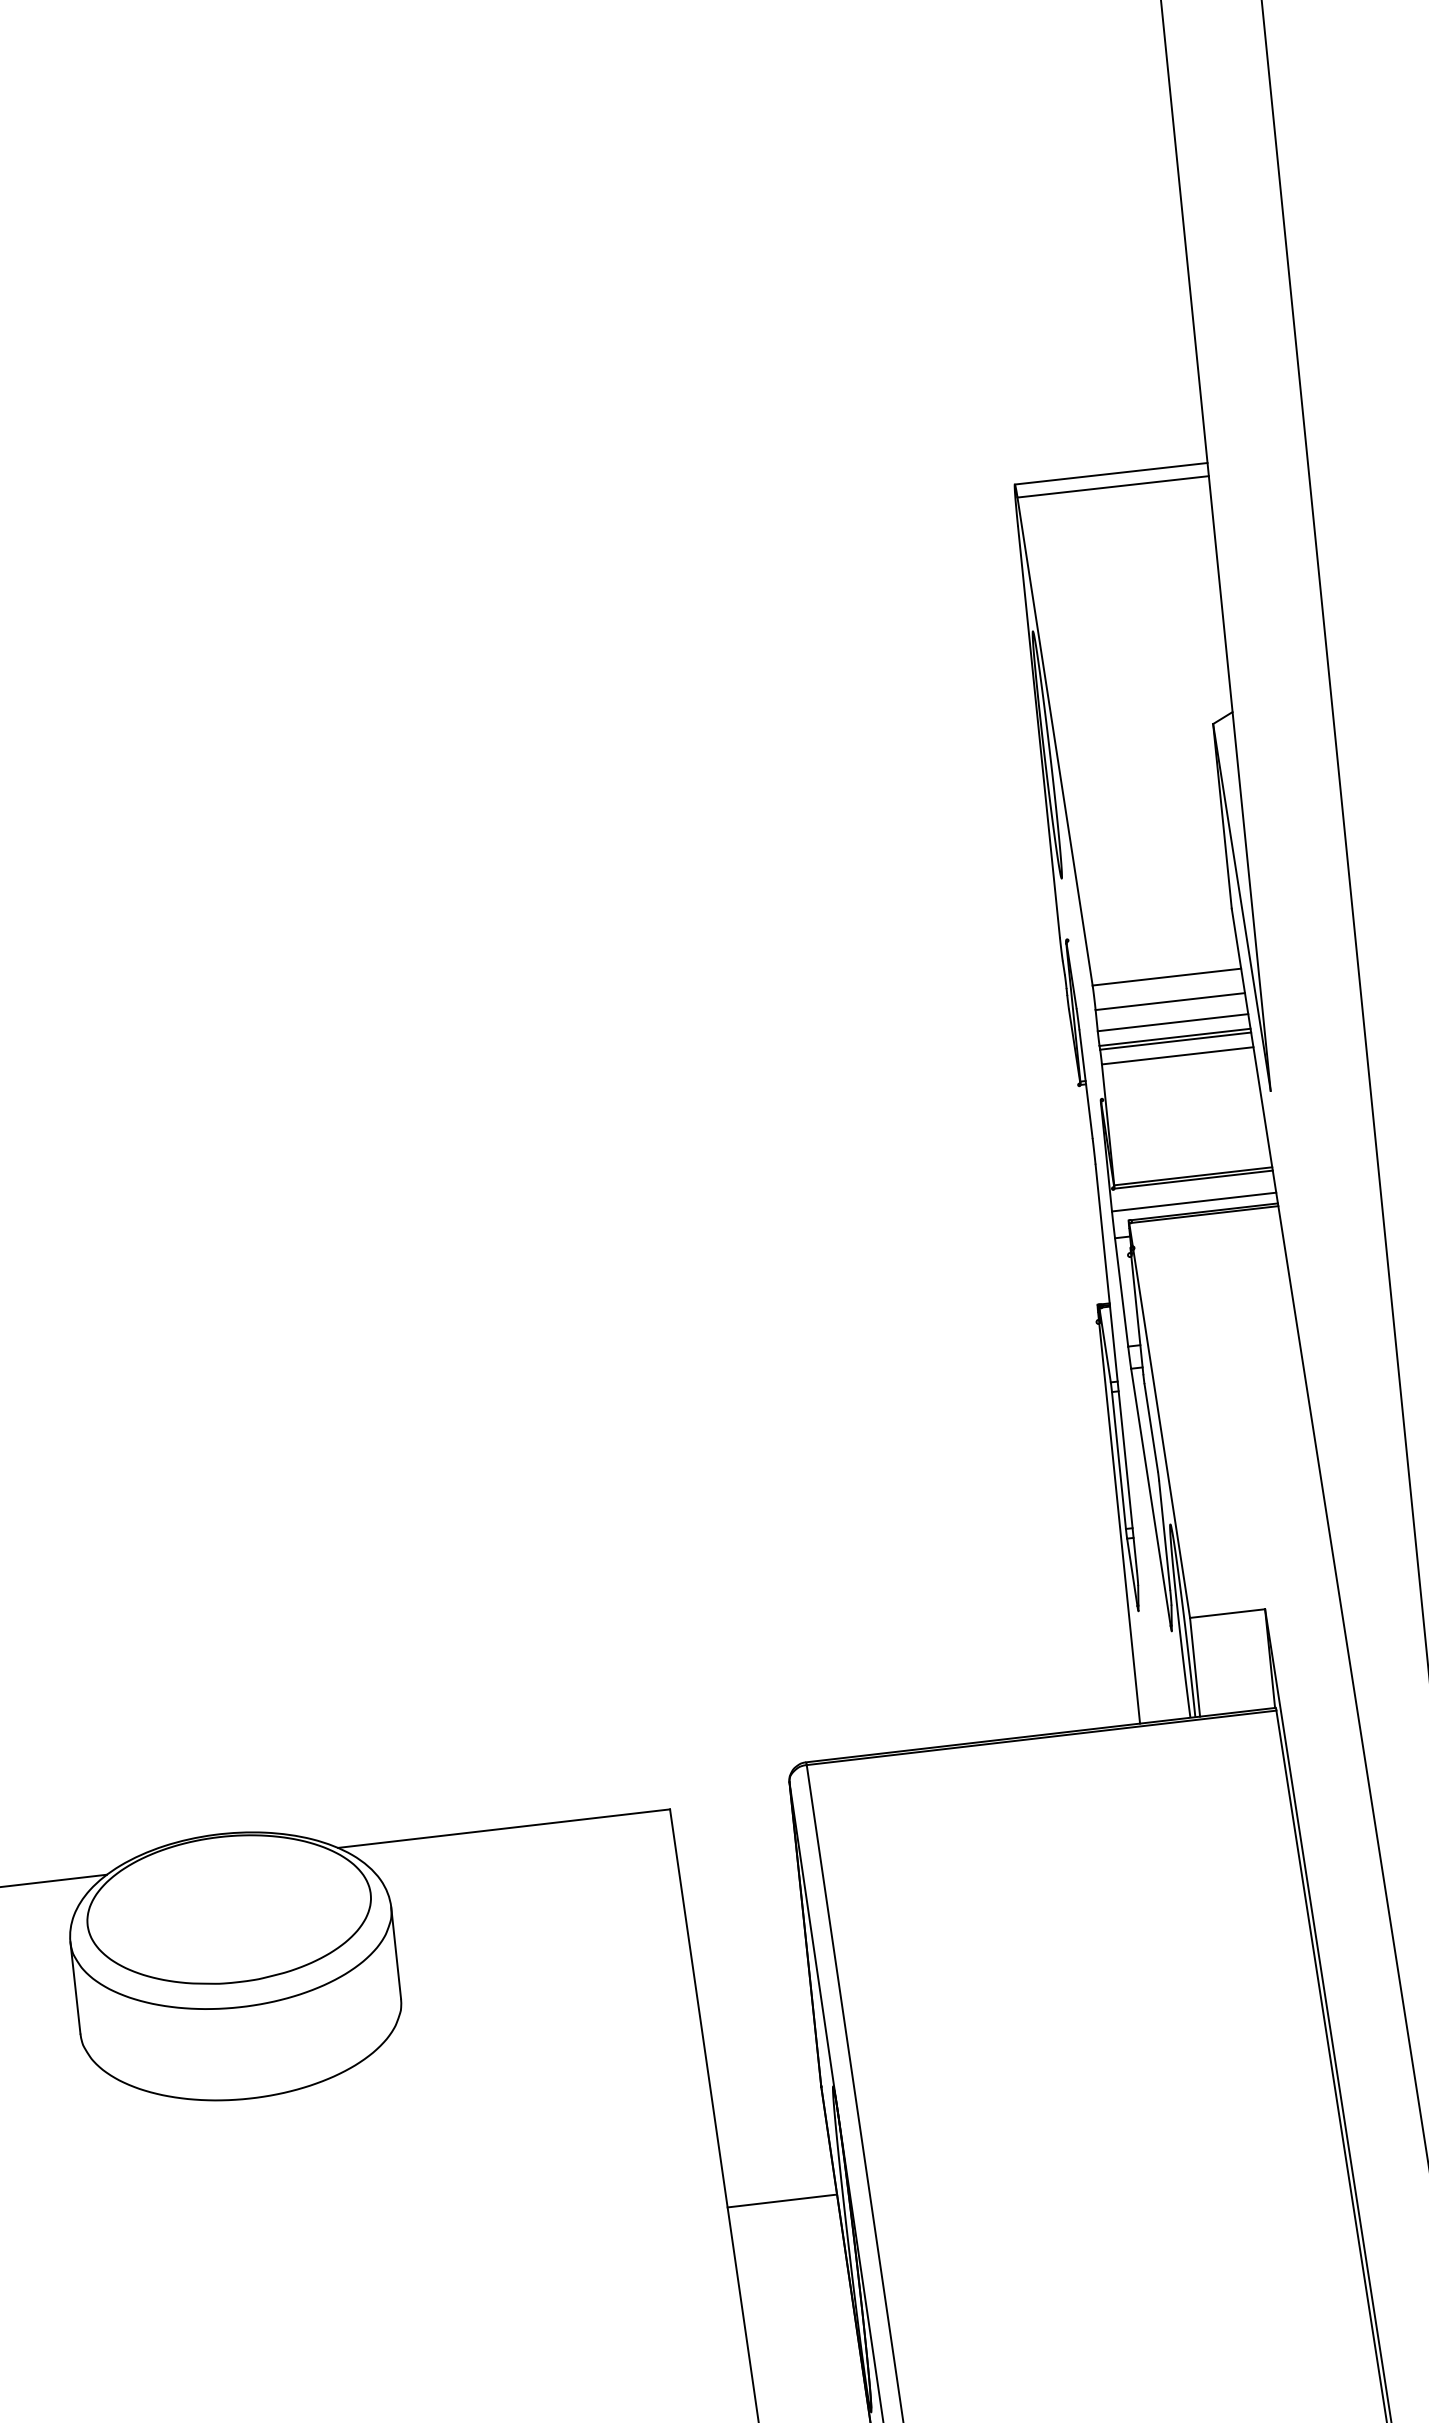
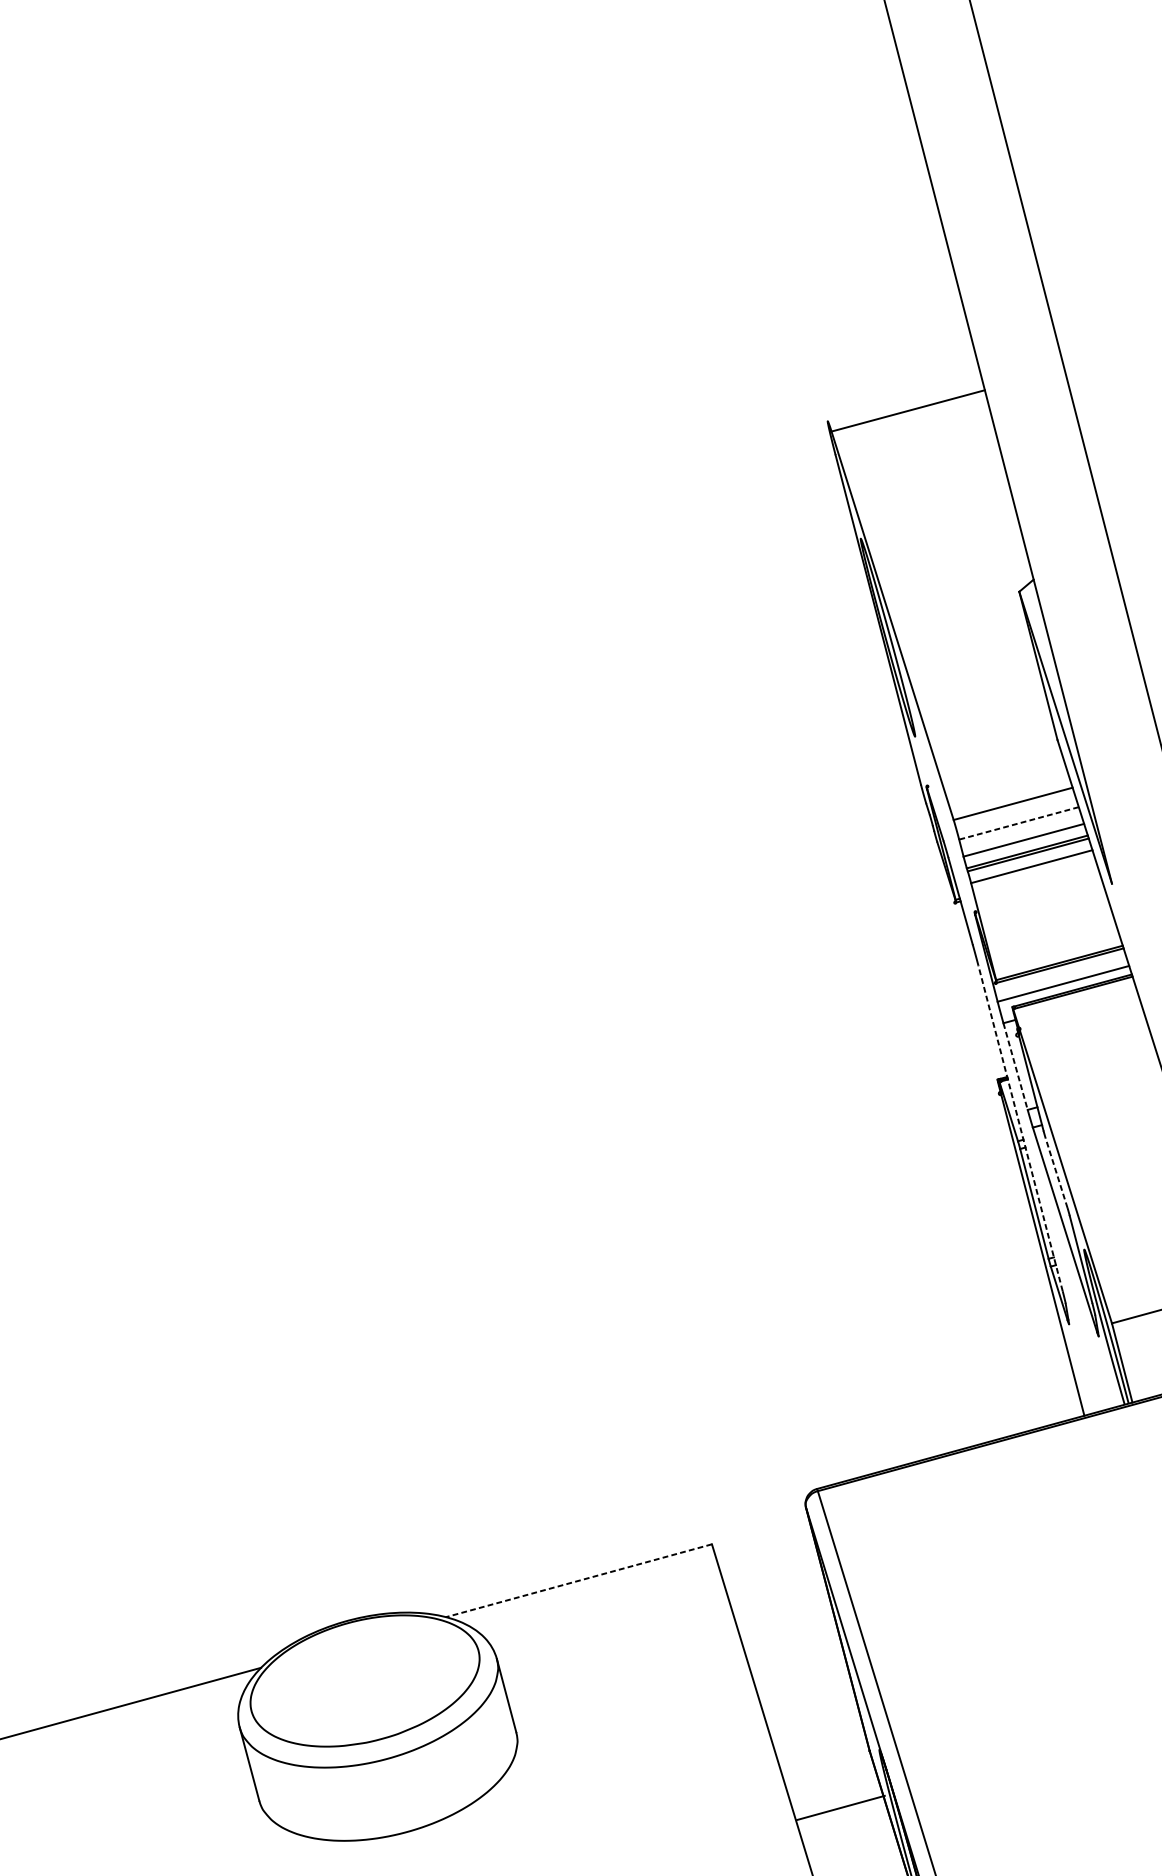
line: (1110, 473) -> (904, 400), removed
line: (1169, 1001) -> (1018, 823), solid -> dashed
line: (1121, 1292) -> (1015, 1066), solid -> dashed
line: (1116, 1367) -> (1020, 1128), solid -> dashed
line: (1151, 1427) -> (1056, 1172), solid -> dashed
line: (503, 1828) -> (578, 1580), solid -> dashed
line: (782, 2200) -> (841, 1807), moved

